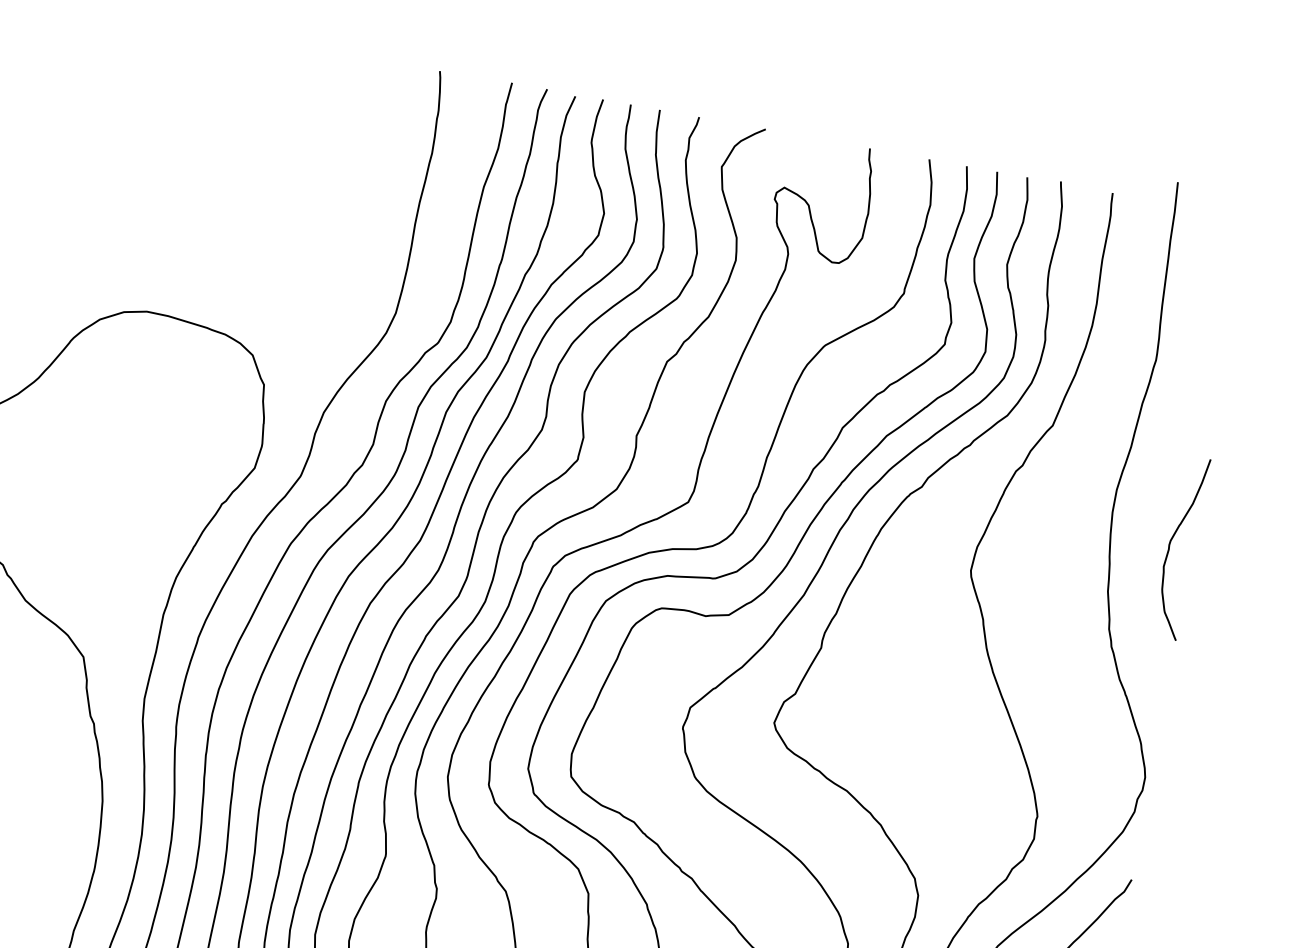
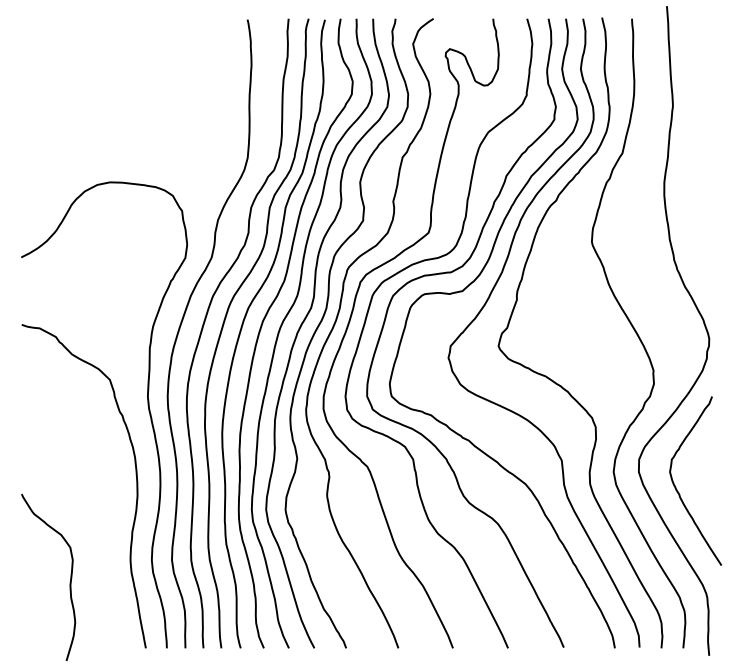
curve: (1172, 541) -> (700, 205), removed

